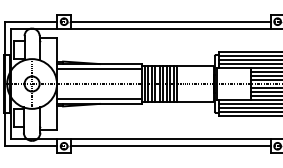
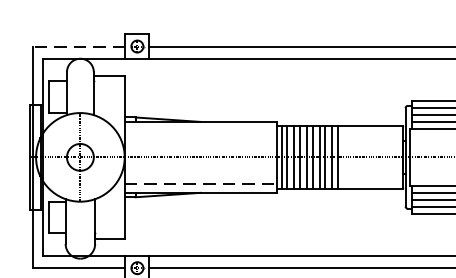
line: (31, 21) -> (79, 46), solid -> dashed
line: (99, 69) -> (200, 131), removed
line: (99, 98) -> (200, 183), solid -> dashed

